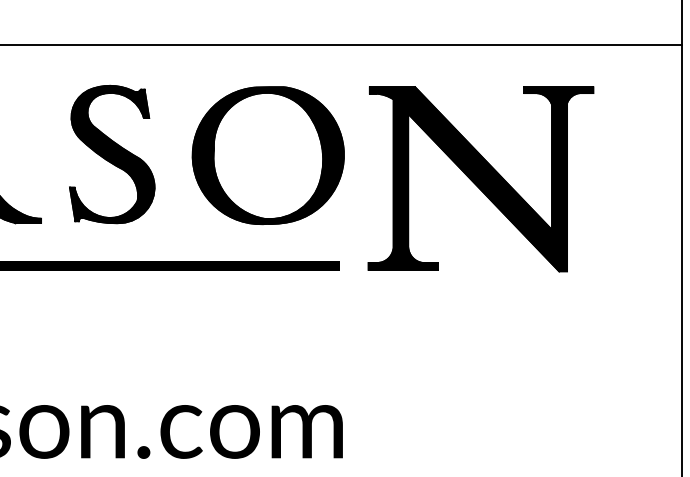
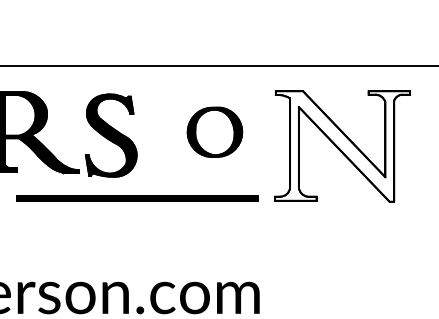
part: (112, 154) -> (111, 135), moved
part: (267, 156) -> (214, 132), size x0.6
fill: (480, 179) -> (342, 146), removed

